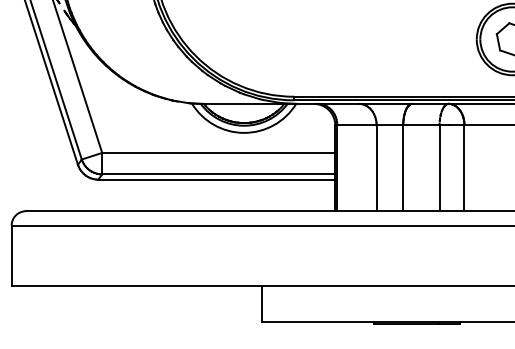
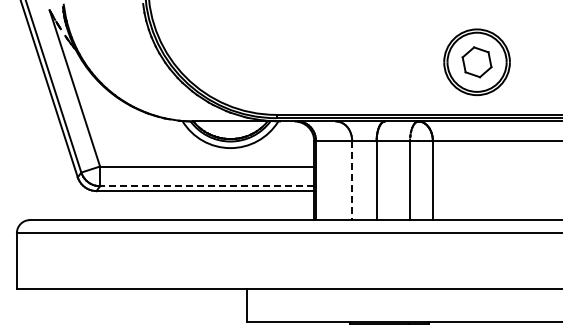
line: (376, 169) -> (352, 181), solid -> dashed
line: (218, 174) -> (206, 186), solid -> dashed

